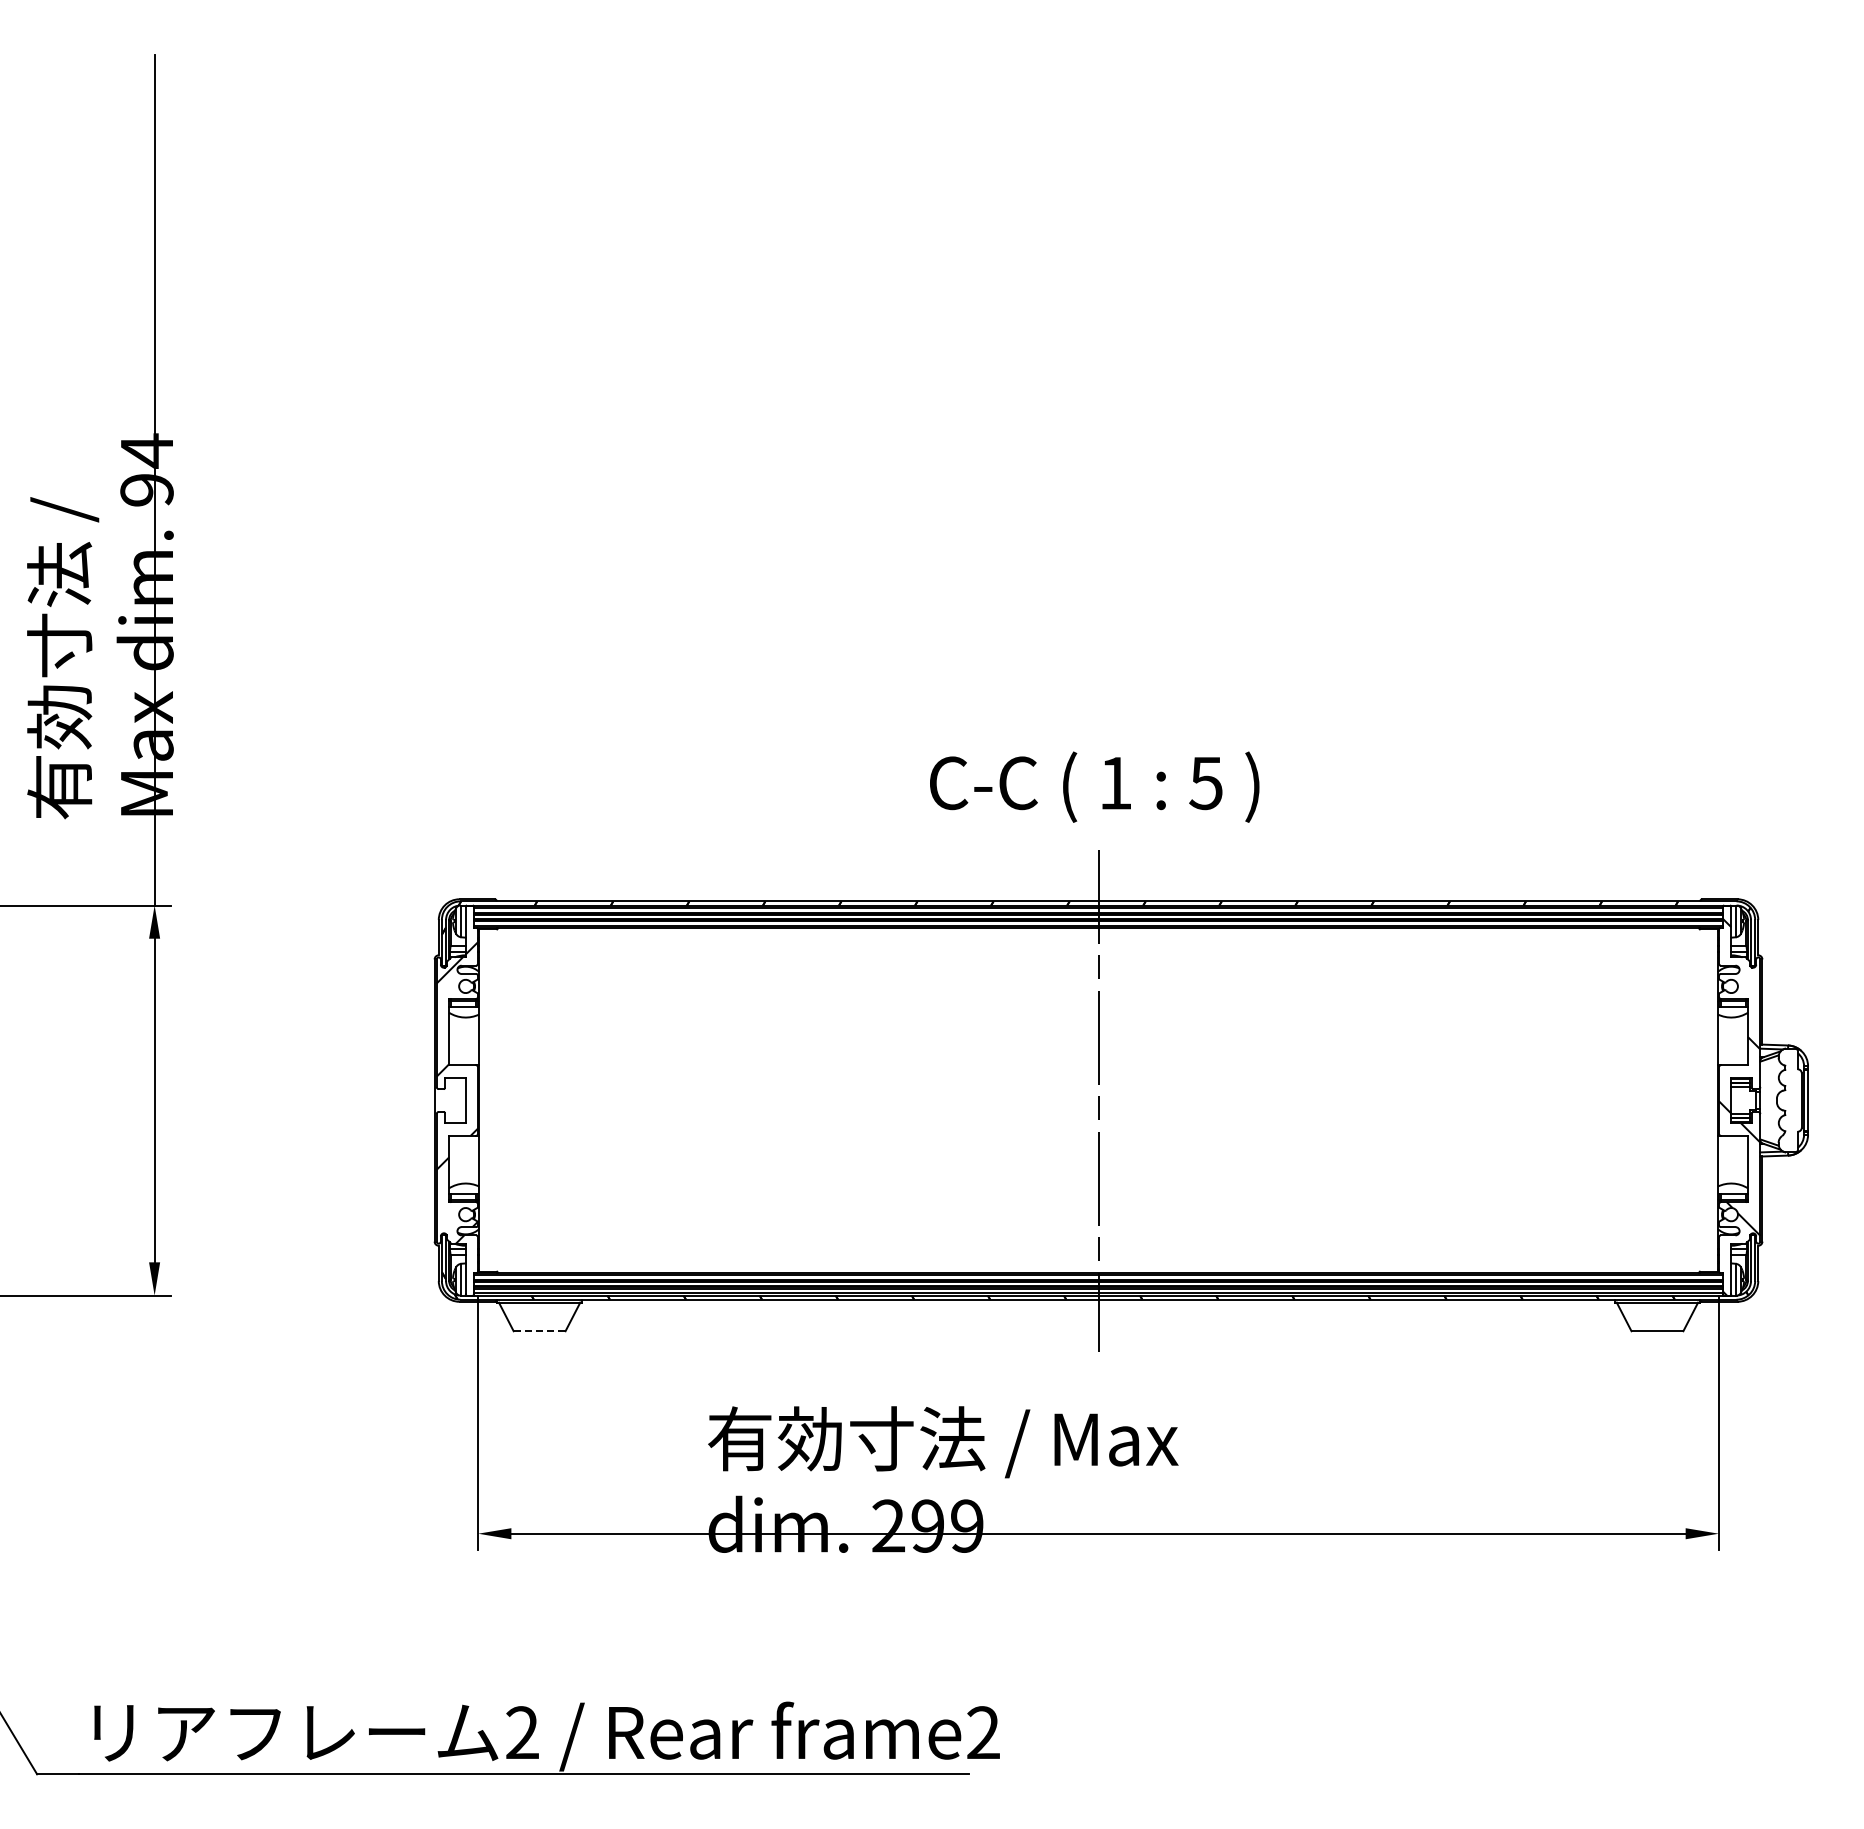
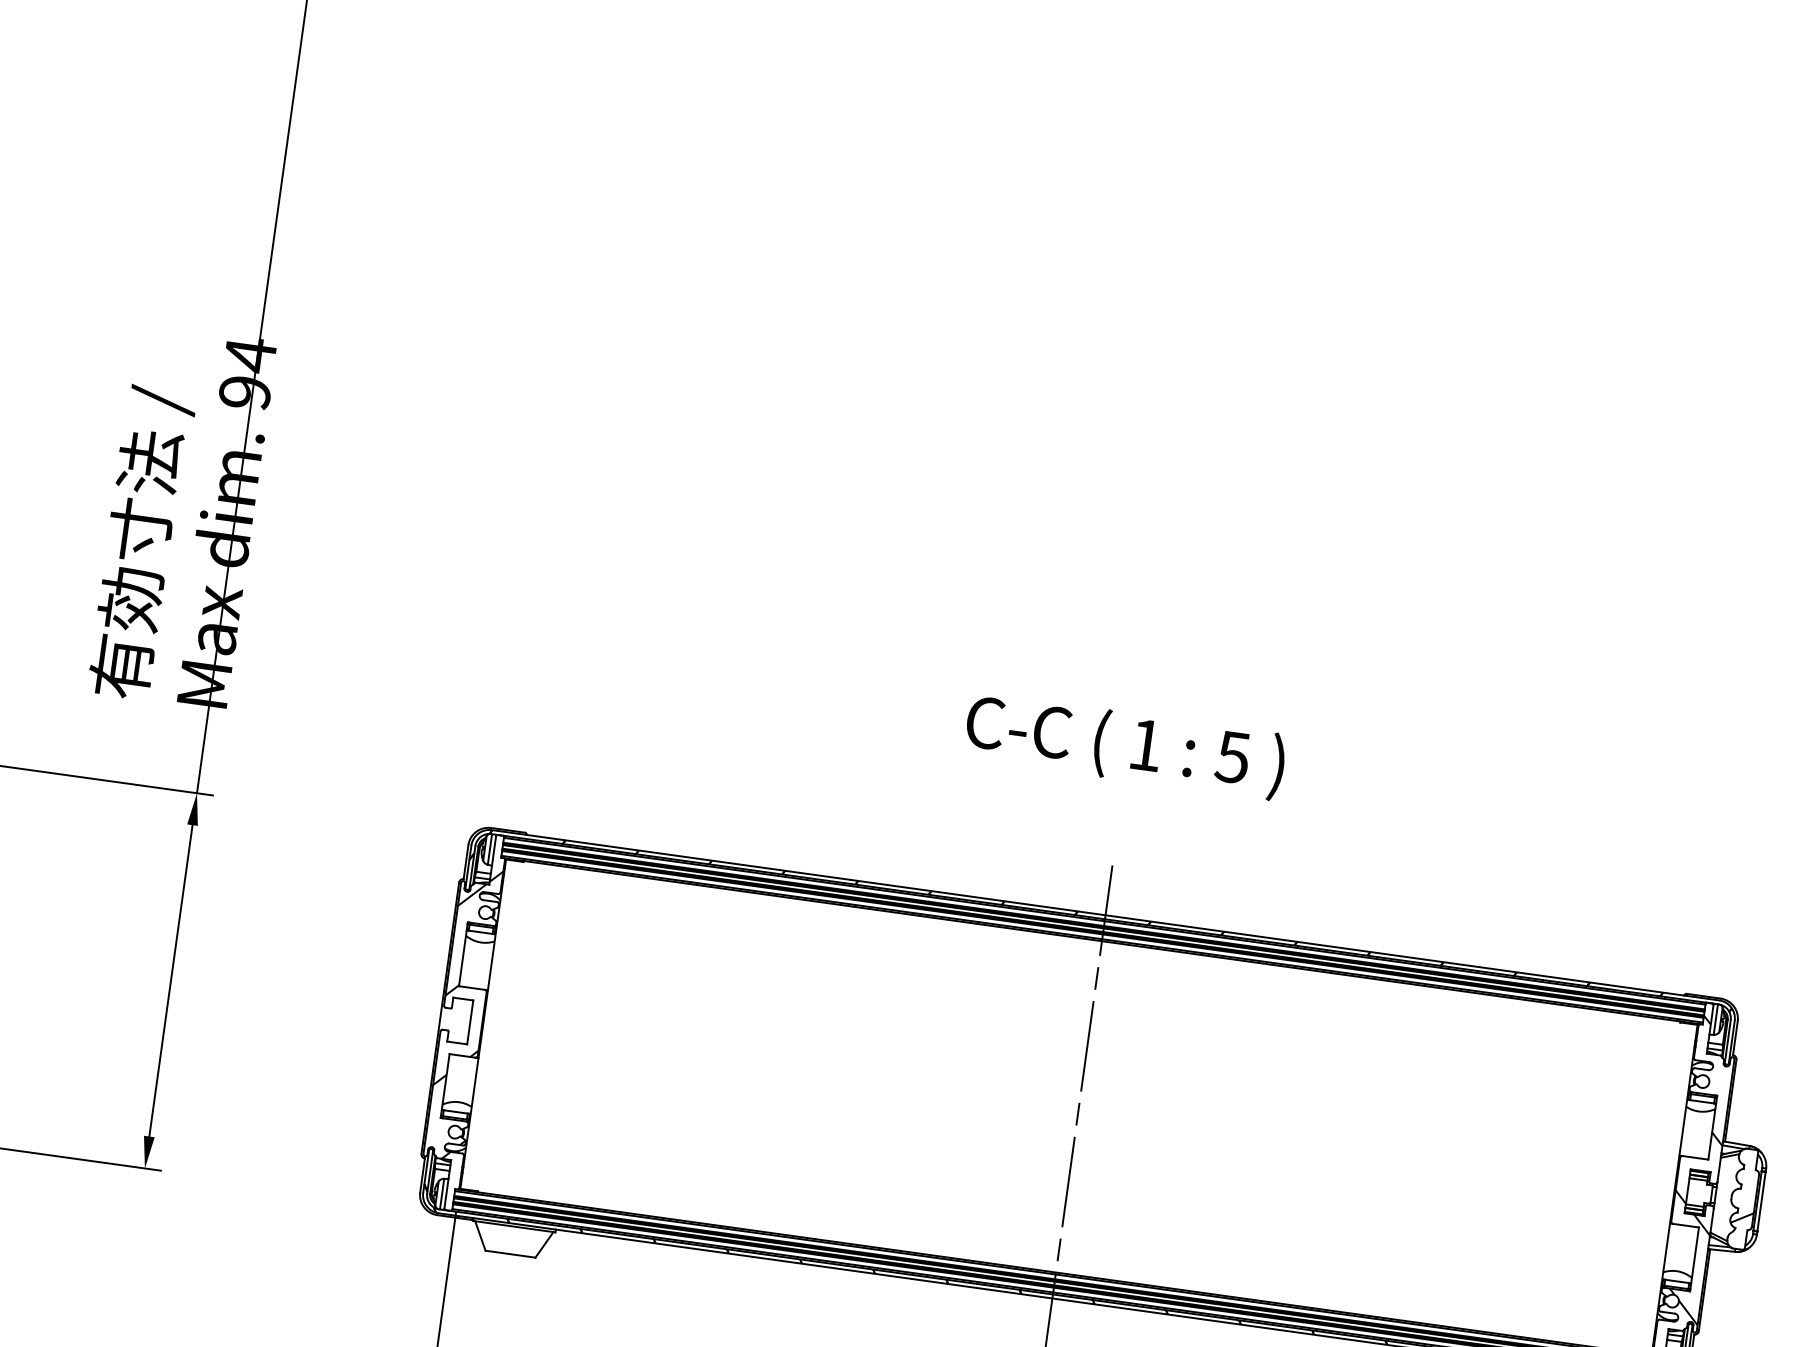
text: (1094, 786) -> (1125, 745), moved
hatch: (1790, 1119) -> (1742, 1217), added
line: (539, 1331) -> (510, 1254), dashed -> solid

